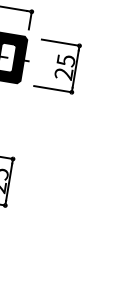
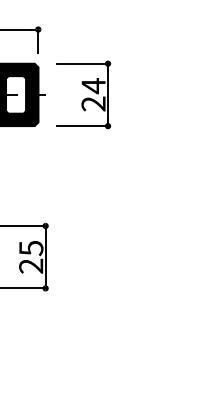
text: (65, 60) -> (93, 86), 25 -> 24

